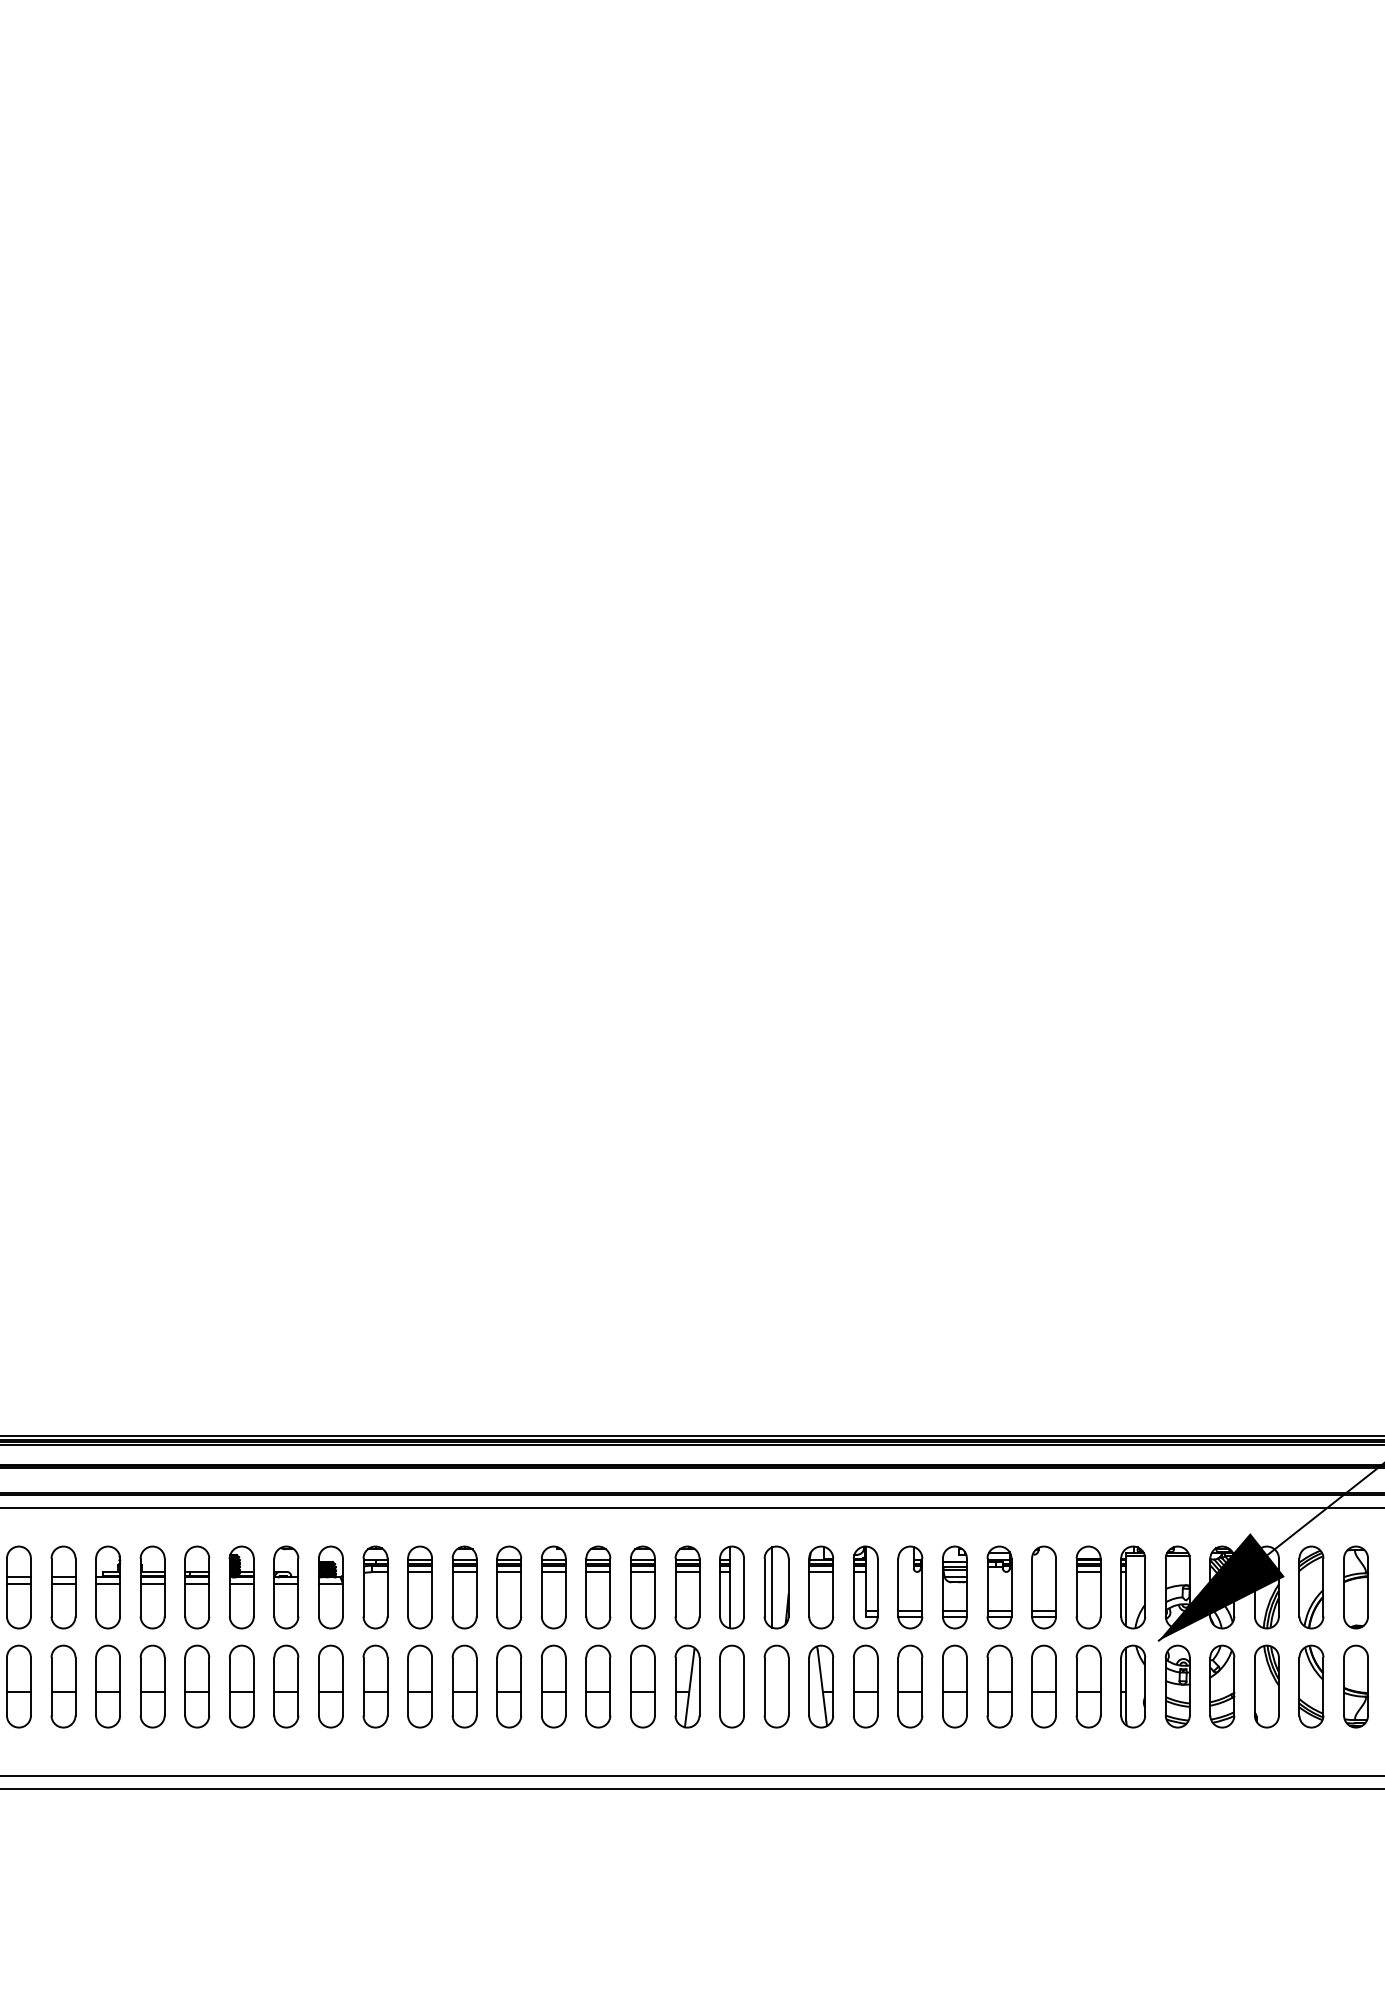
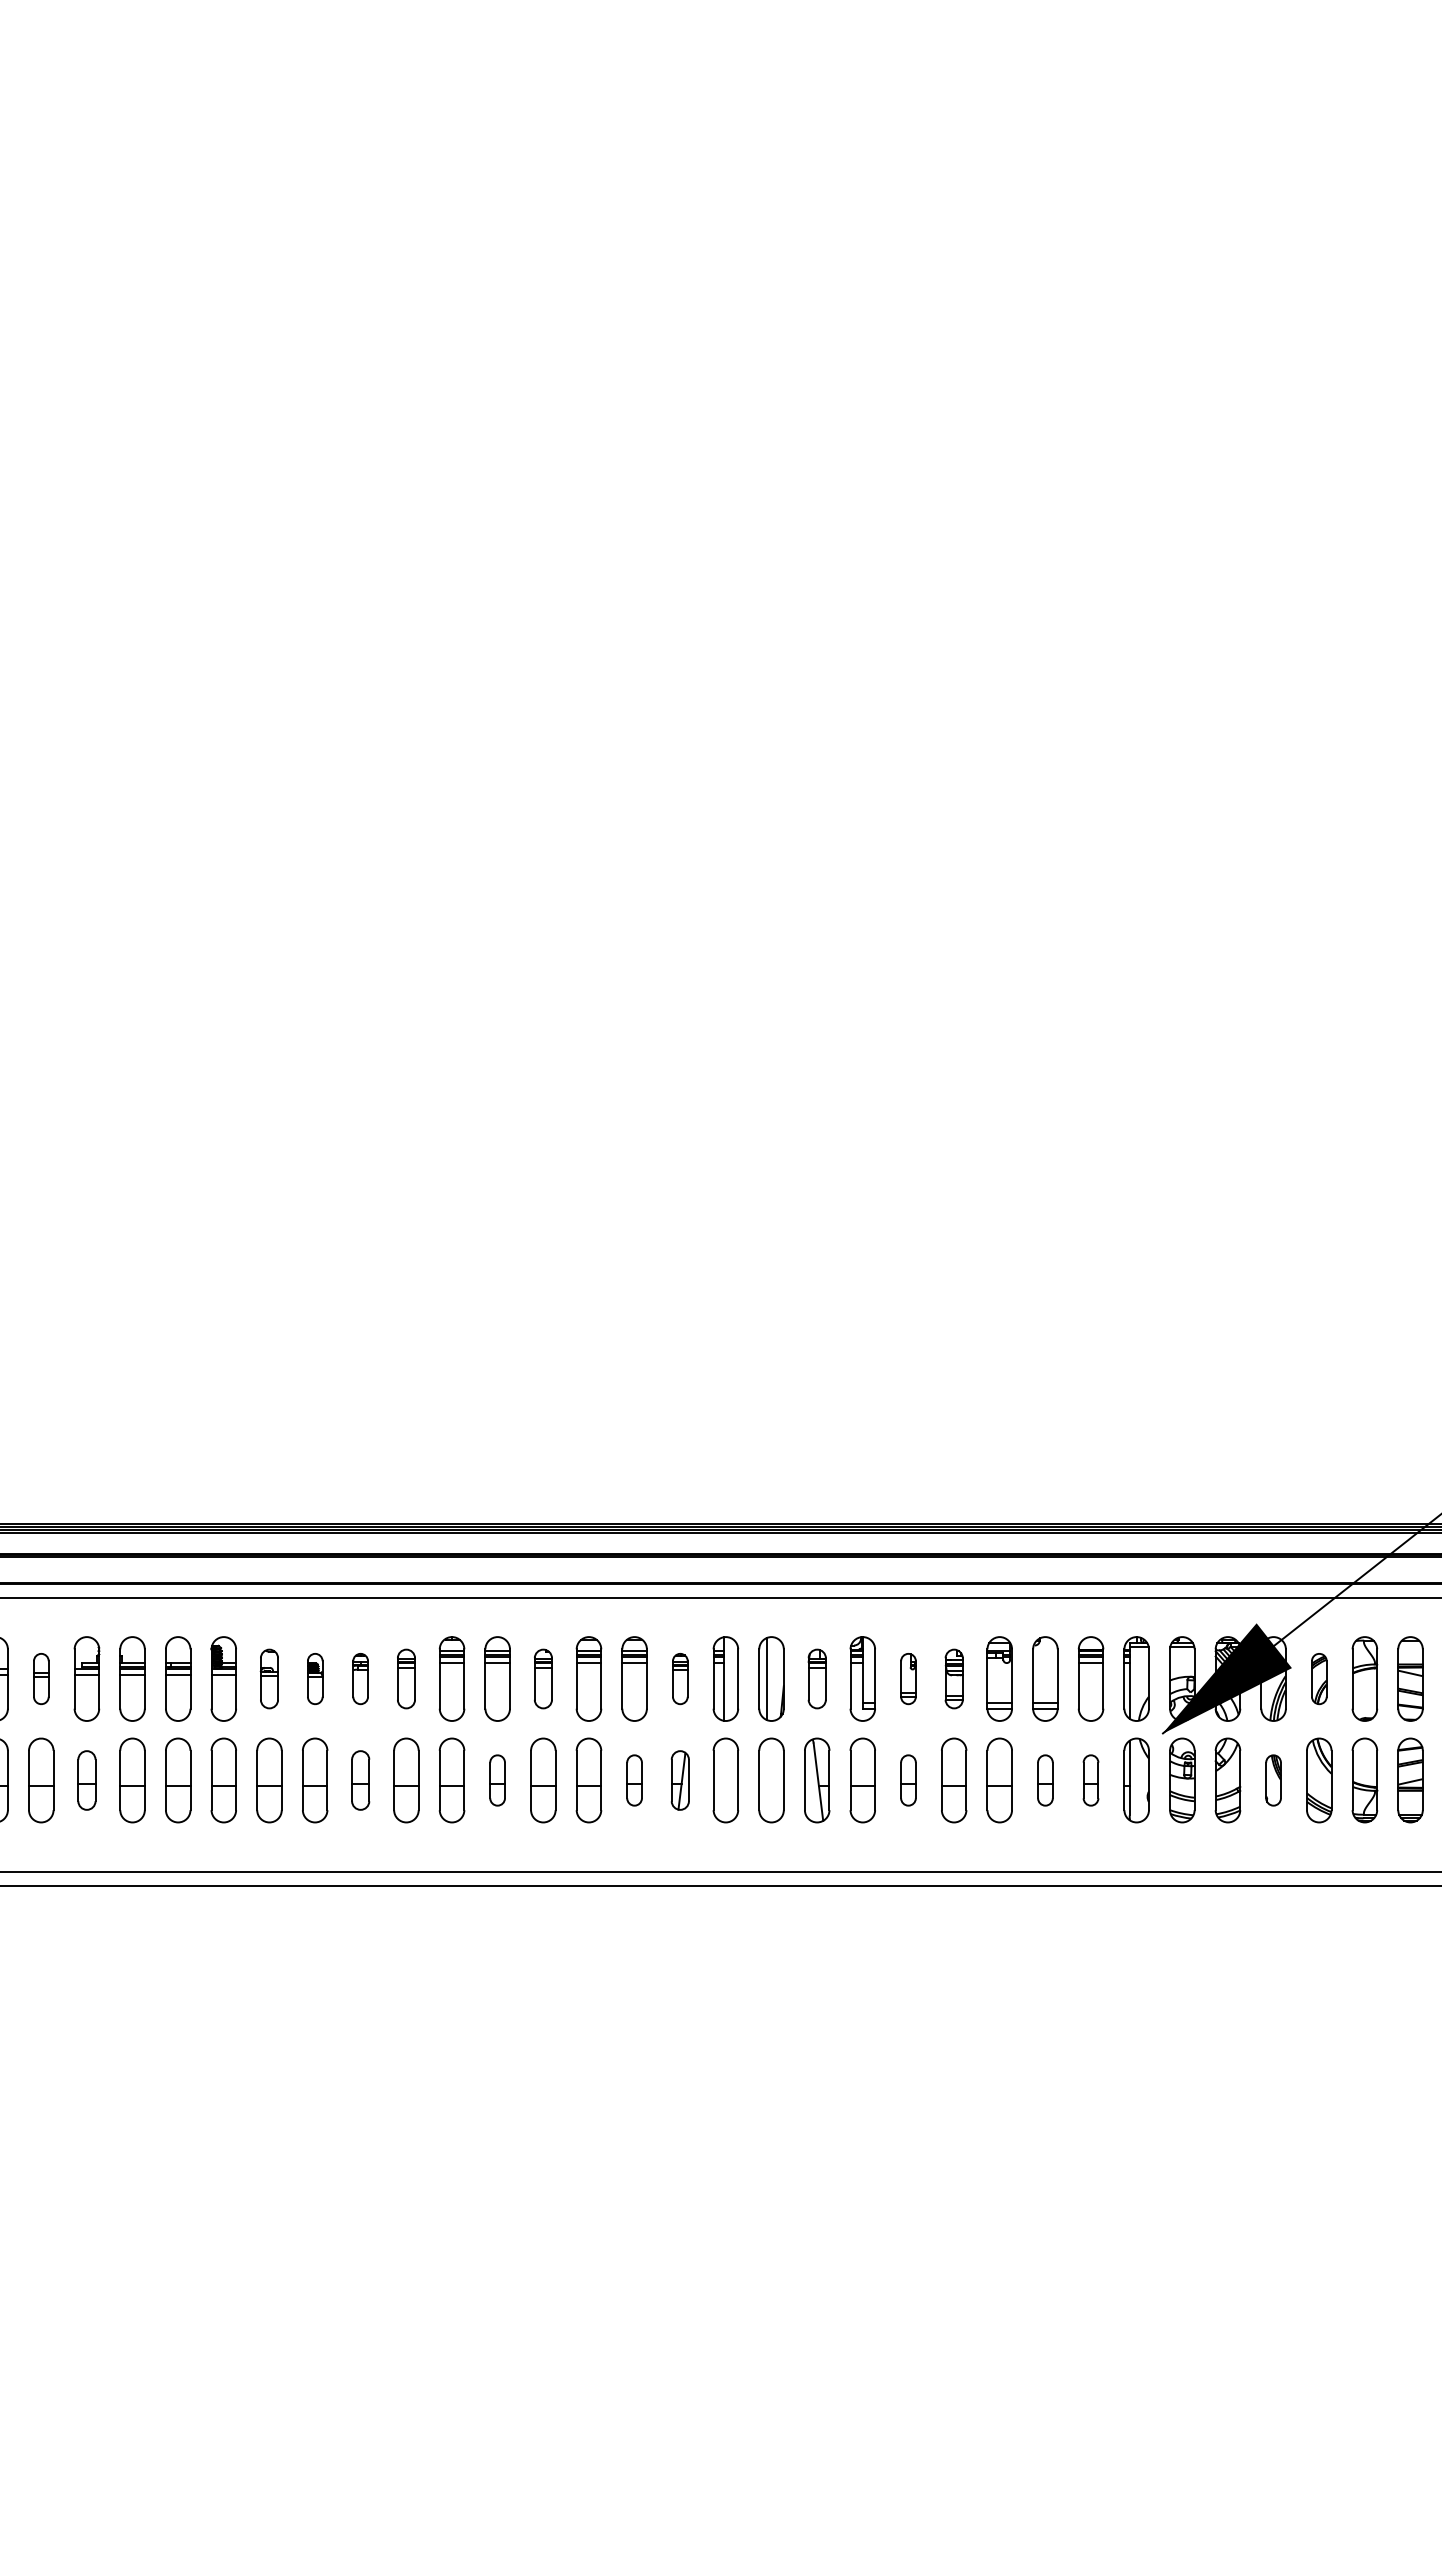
part: (63, 1587) -> (41, 1678), size x0.6
part: (286, 1587) -> (269, 1678), size x0.7
part: (331, 1587) -> (315, 1678), size x0.6
part: (375, 1587) -> (360, 1678), size x0.6
part: (420, 1587) -> (406, 1678), size x0.7
part: (553, 1587) -> (543, 1678), size x0.7
part: (687, 1587) -> (680, 1678), size x0.6
part: (821, 1587) -> (817, 1678), size x0.7
part: (910, 1587) -> (908, 1678), size x0.6
part: (955, 1587) -> (954, 1678), size x0.7
part: (1311, 1587) -> (1319, 1678), size x0.6
part: (107, 1686) -> (86, 1780), size x0.7
part: (375, 1686) -> (360, 1780), size x0.7
part: (509, 1686) -> (497, 1780), size x0.6
part: (642, 1686) -> (634, 1780), size x0.6
part: (687, 1686) -> (680, 1780), size x0.7
part: (910, 1686) -> (908, 1780), size x0.6
part: (1044, 1686) -> (1045, 1780), size x0.6
part: (1088, 1686) -> (1090, 1780), size x0.6
part: (1266, 1686) -> (1273, 1780), size x0.6

